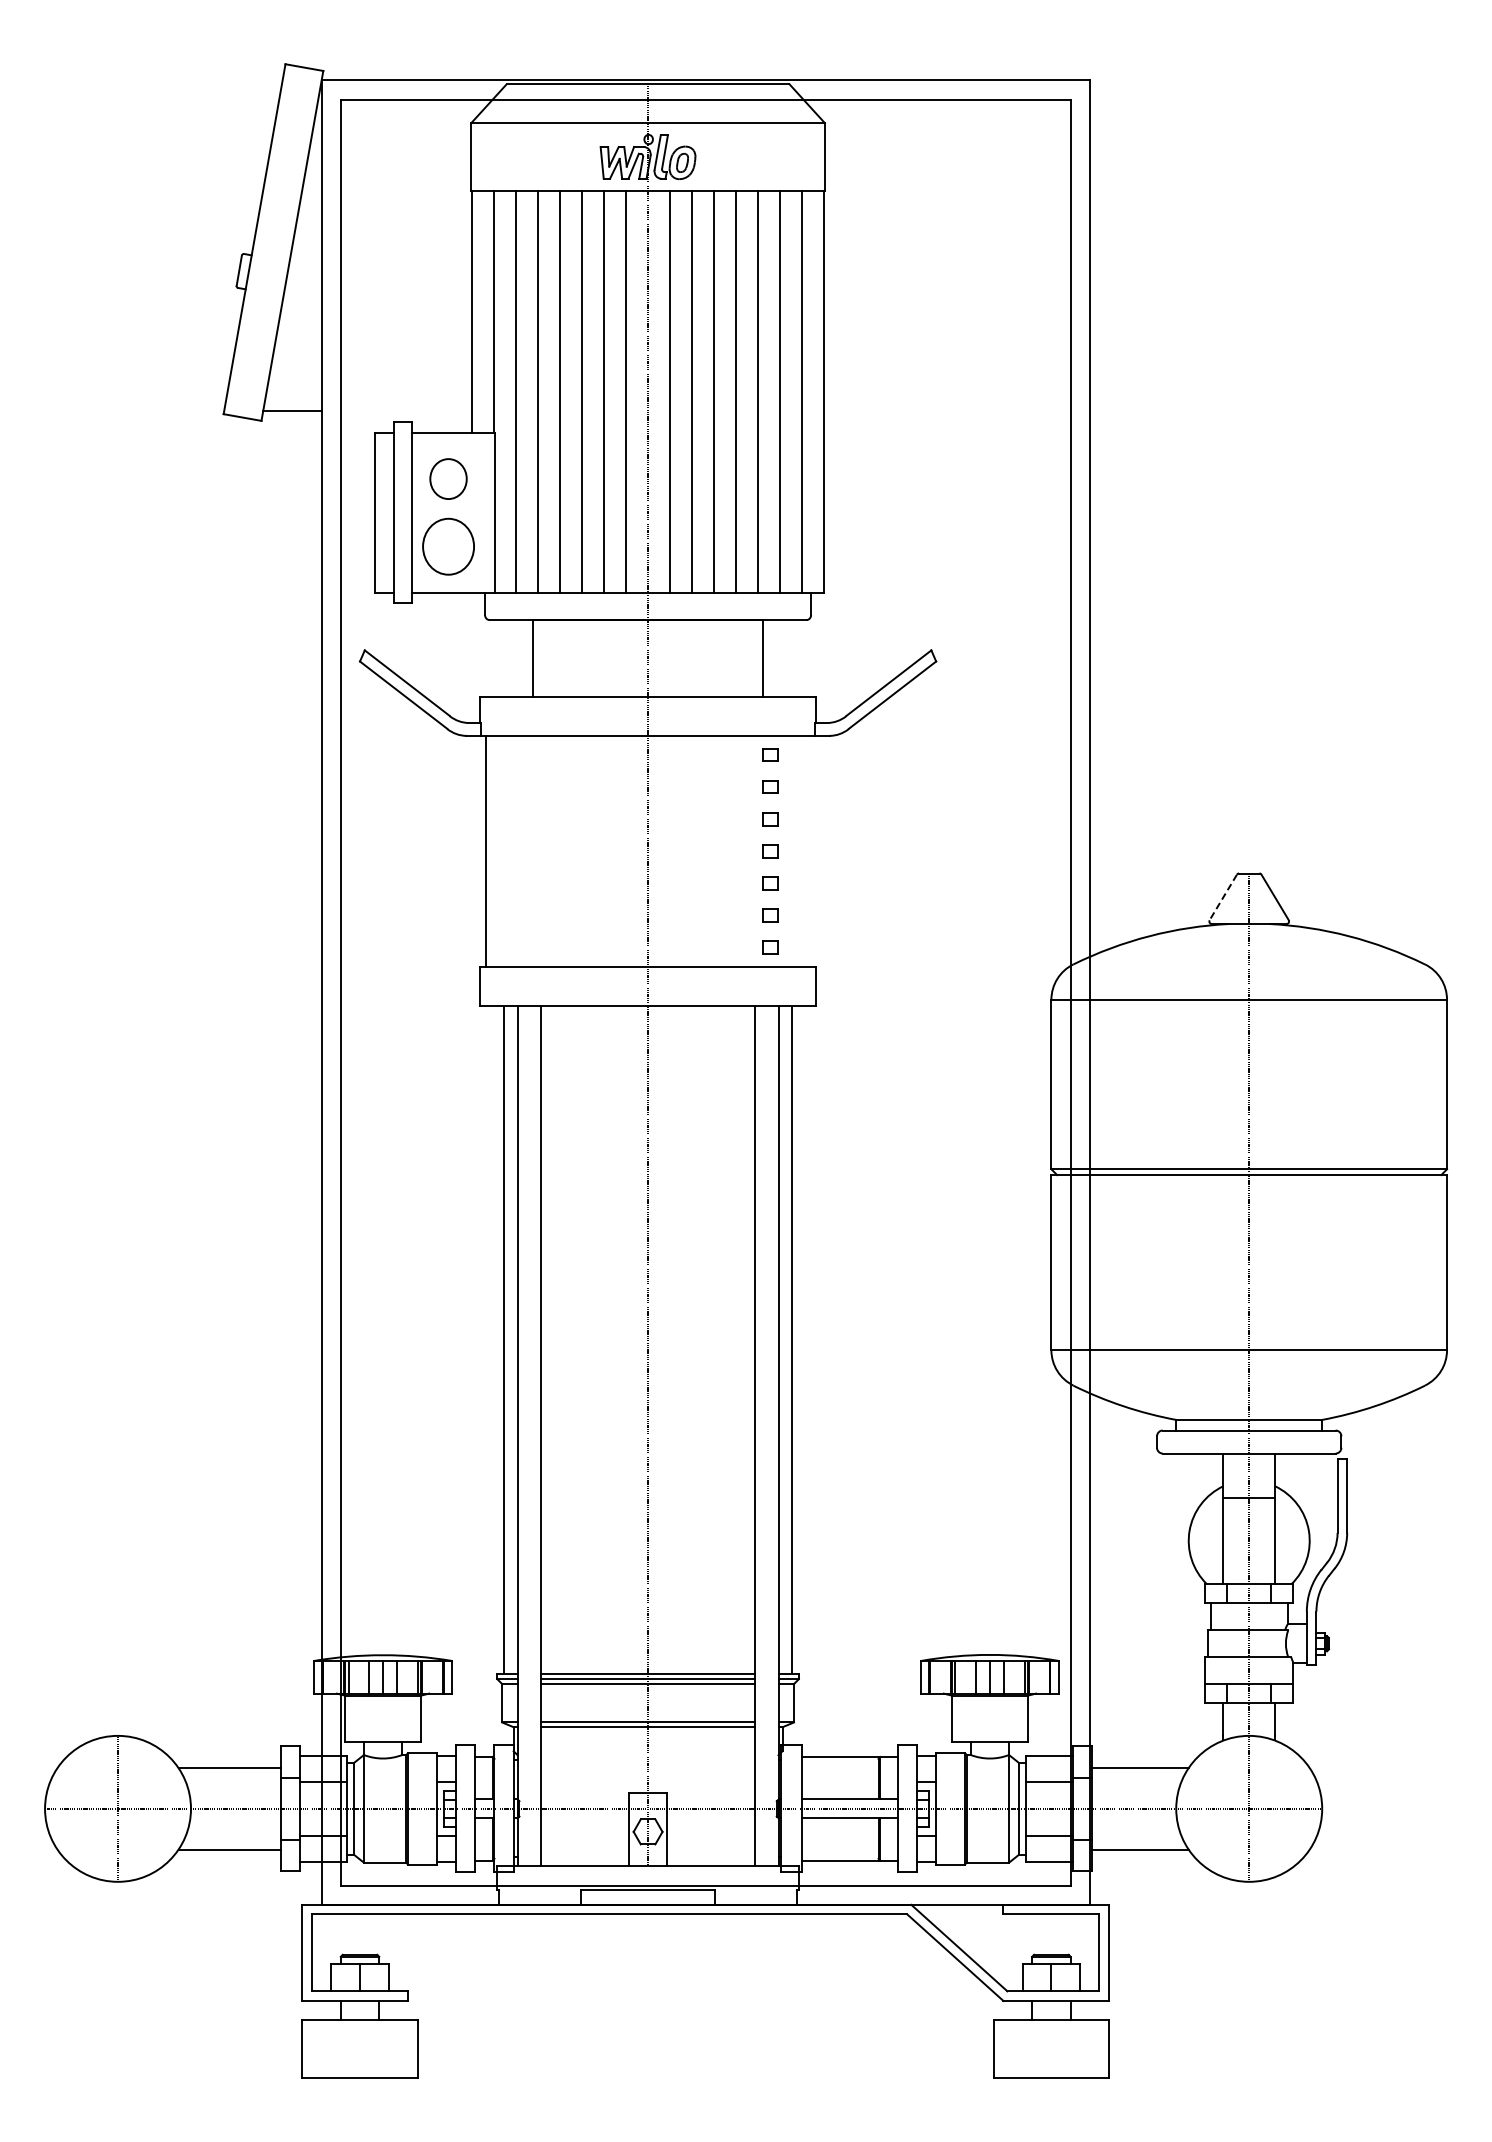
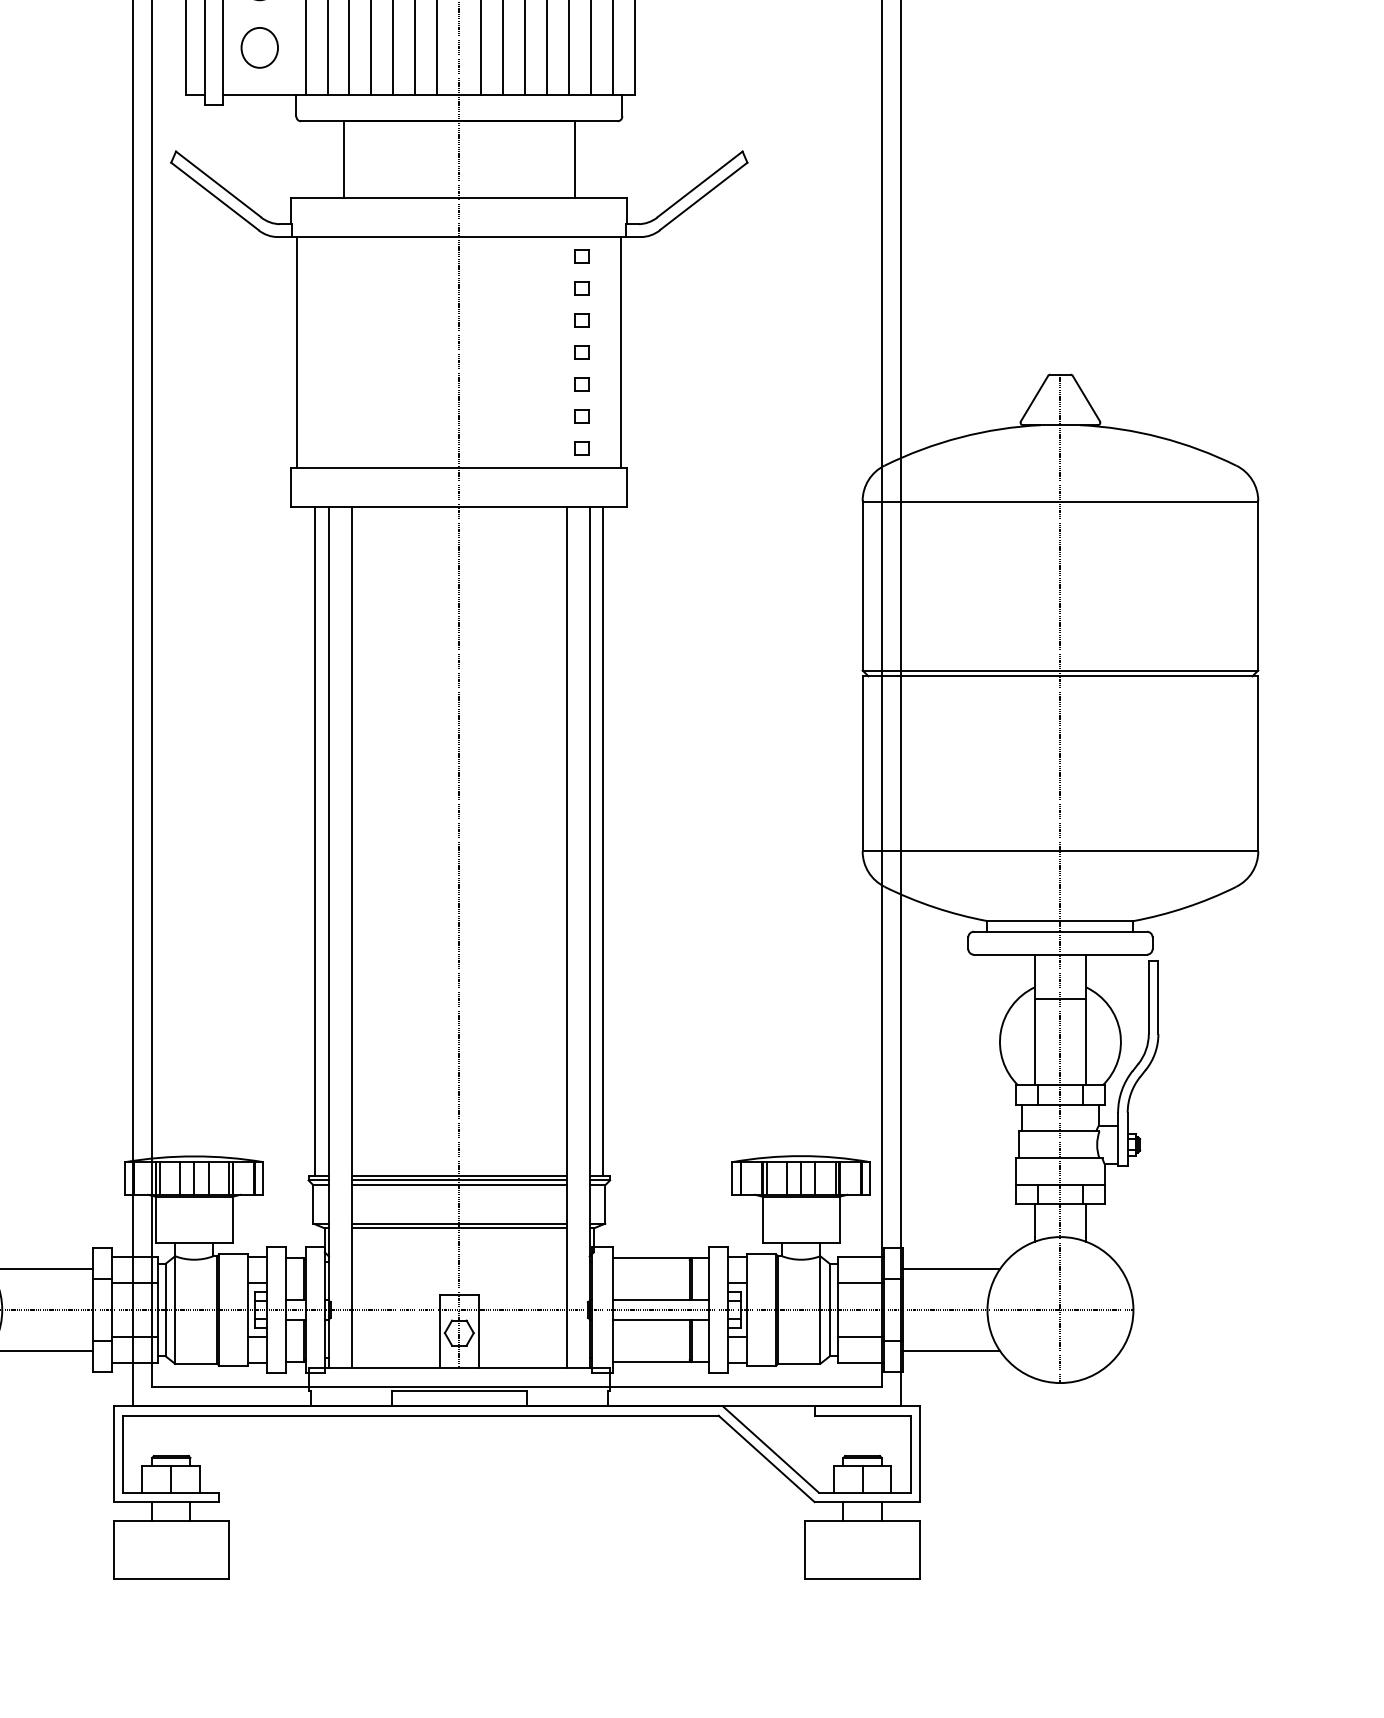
part: (448, 546) -> (259, 47), size x0.71
line: (810, 850) -> (621, 351), added
line: (1223, 897) -> (1034, 398), dashed -> solid

